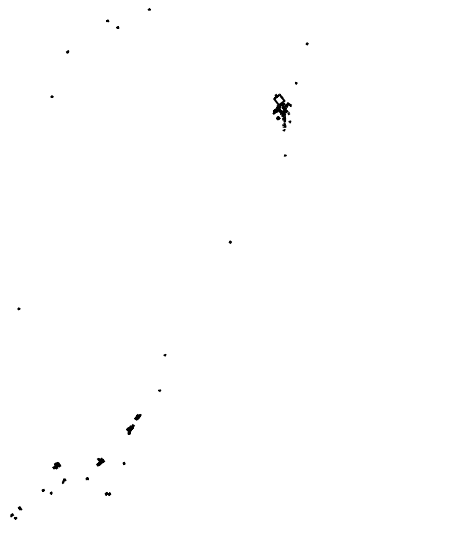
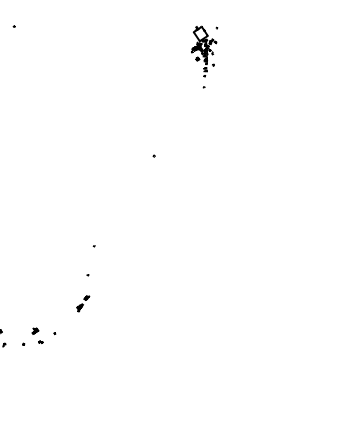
part: (282, 112) -> (204, 51), size x1.67
part: (133, 424) -> (82, 303), moved
part: (107, 493) -> (40, 341), moved

